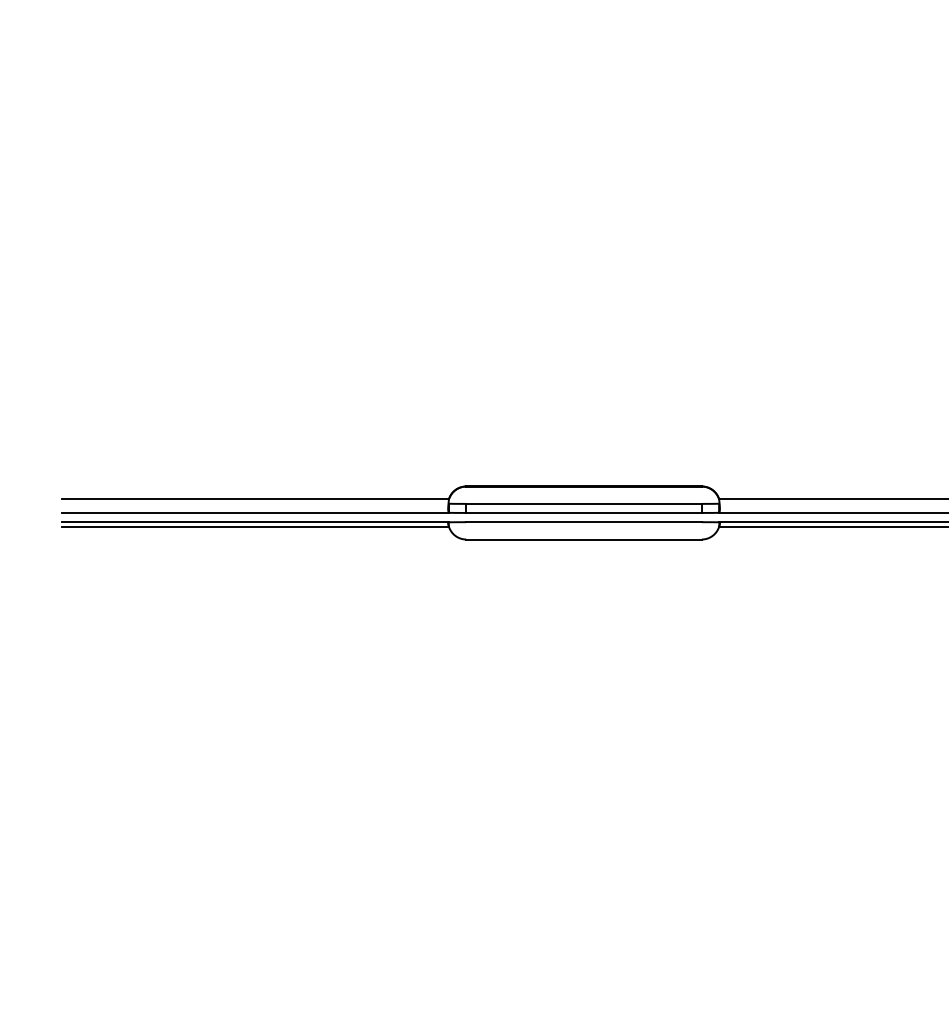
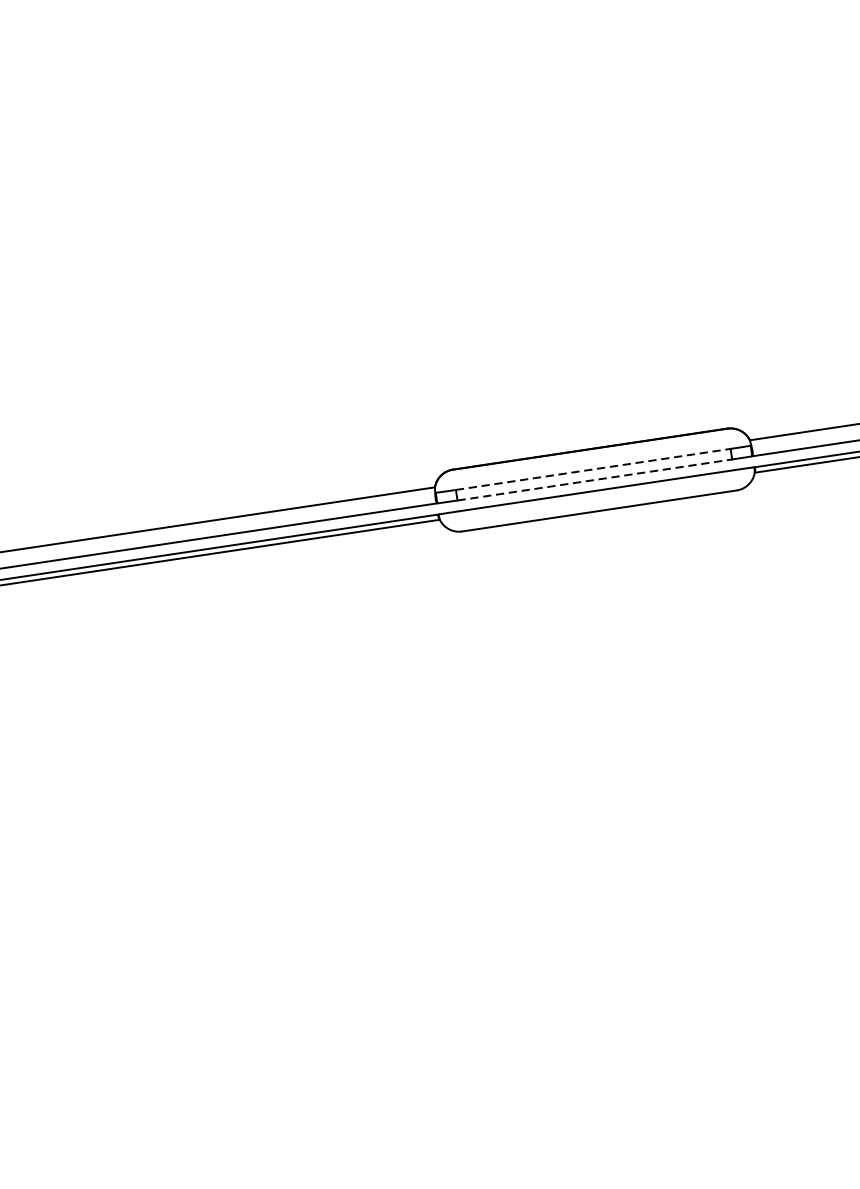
line: (584, 503) -> (593, 468), solid -> dashed
line: (584, 512) -> (595, 479), solid -> dashed

